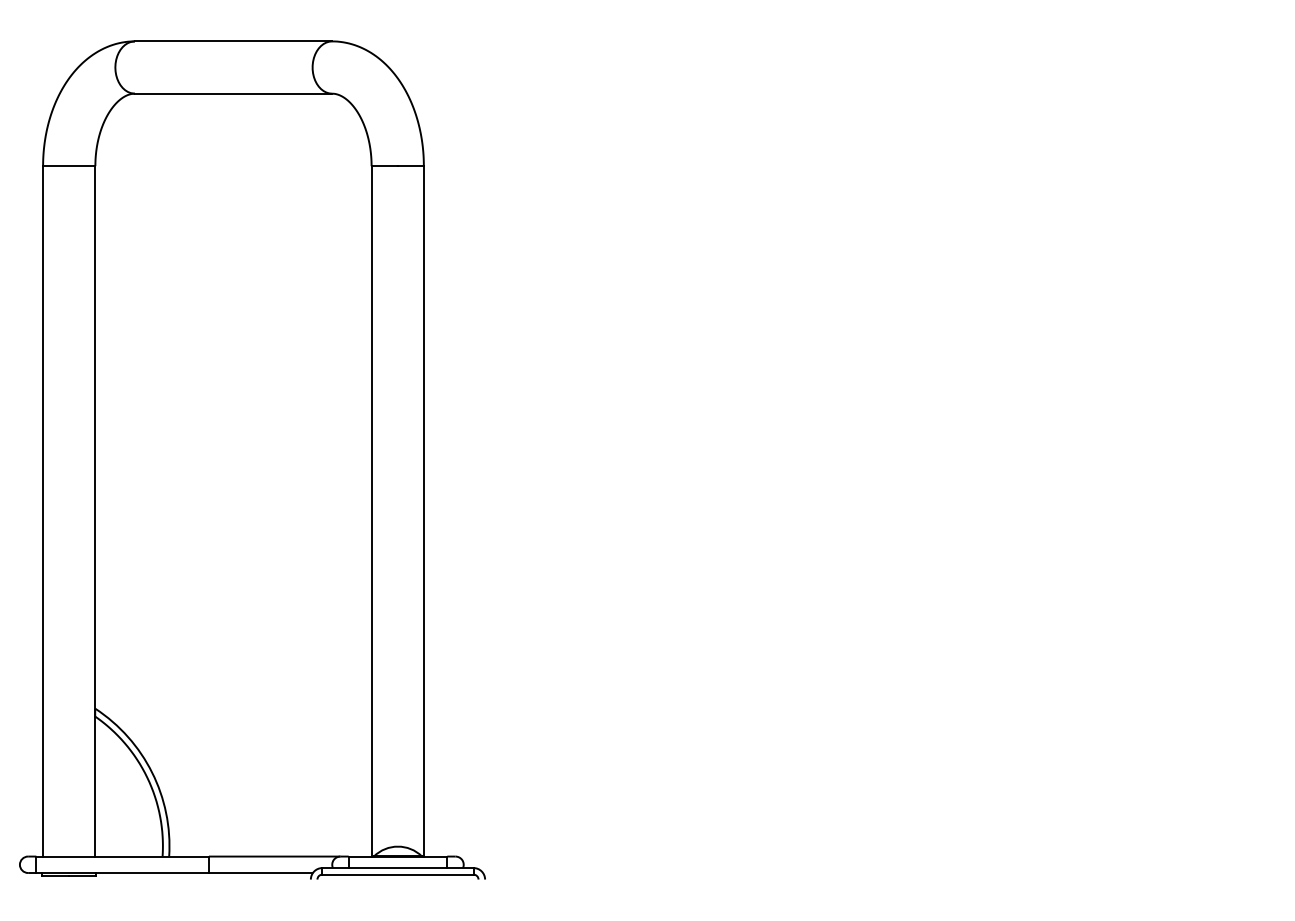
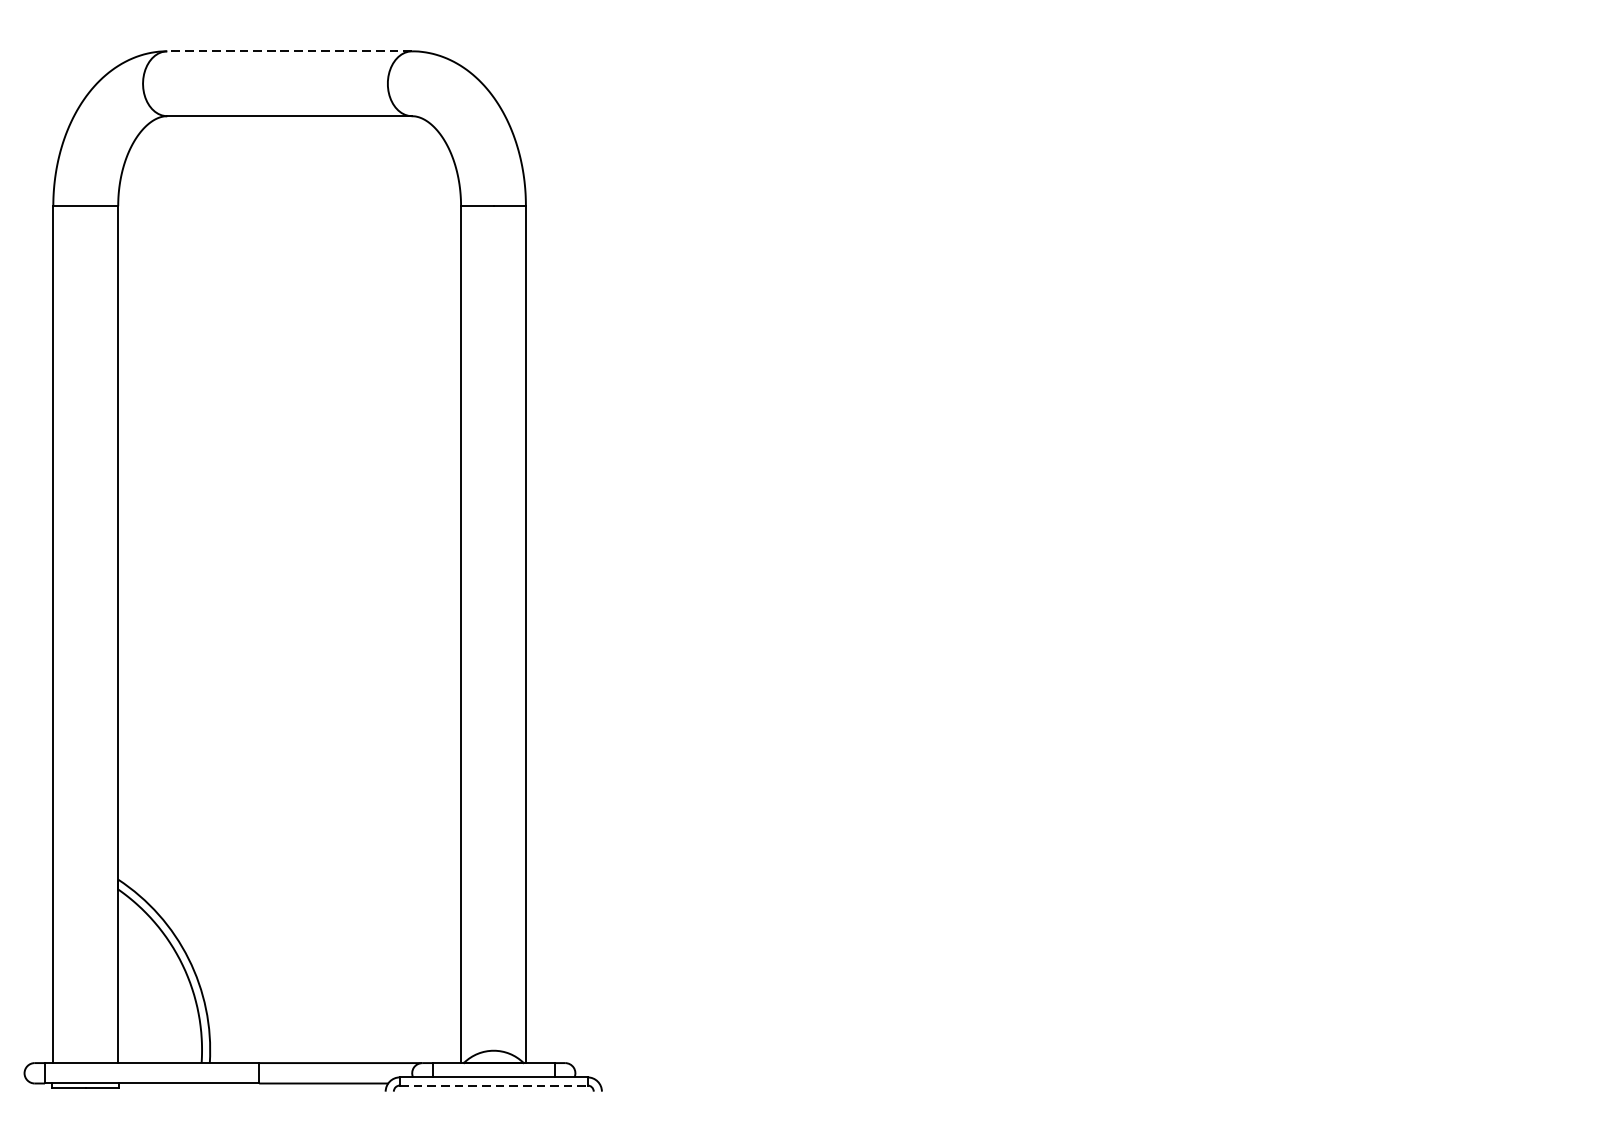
line: (233, 41) -> (289, 51), solid -> dashed
line: (397, 874) -> (493, 1085), solid -> dashed

